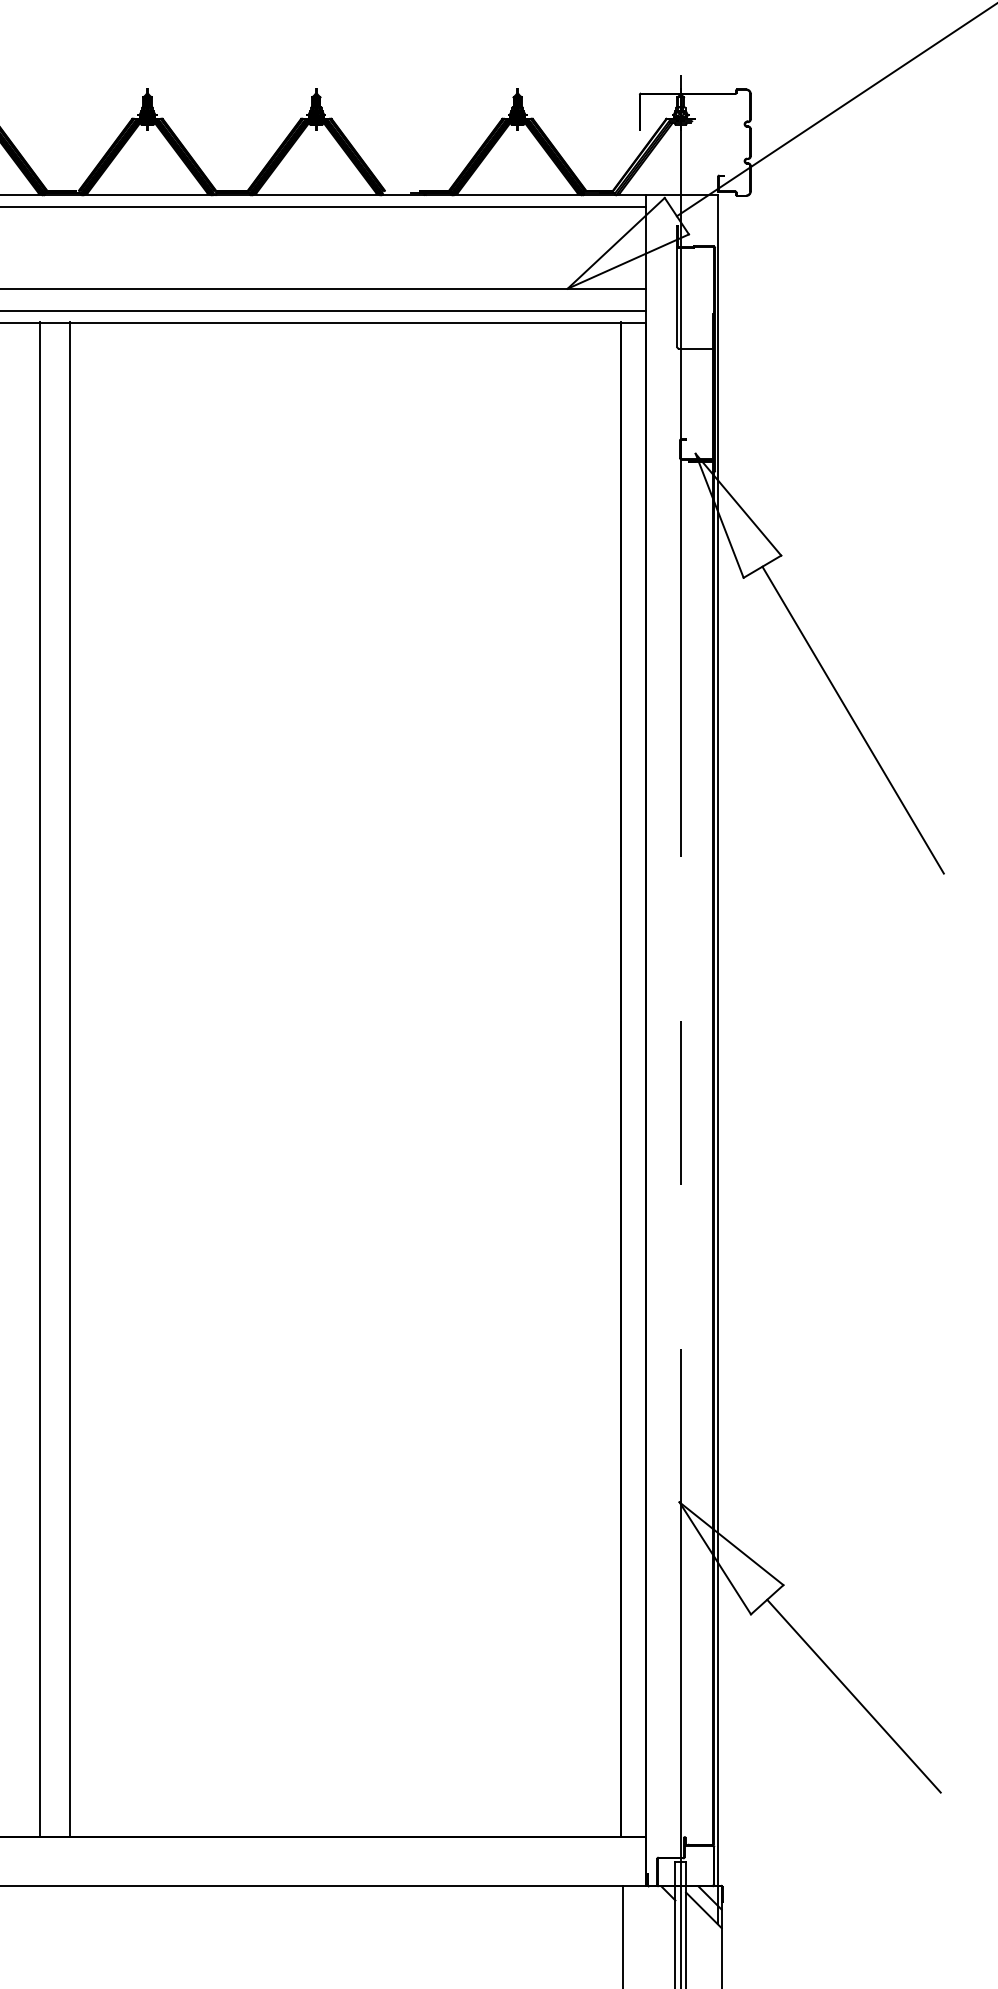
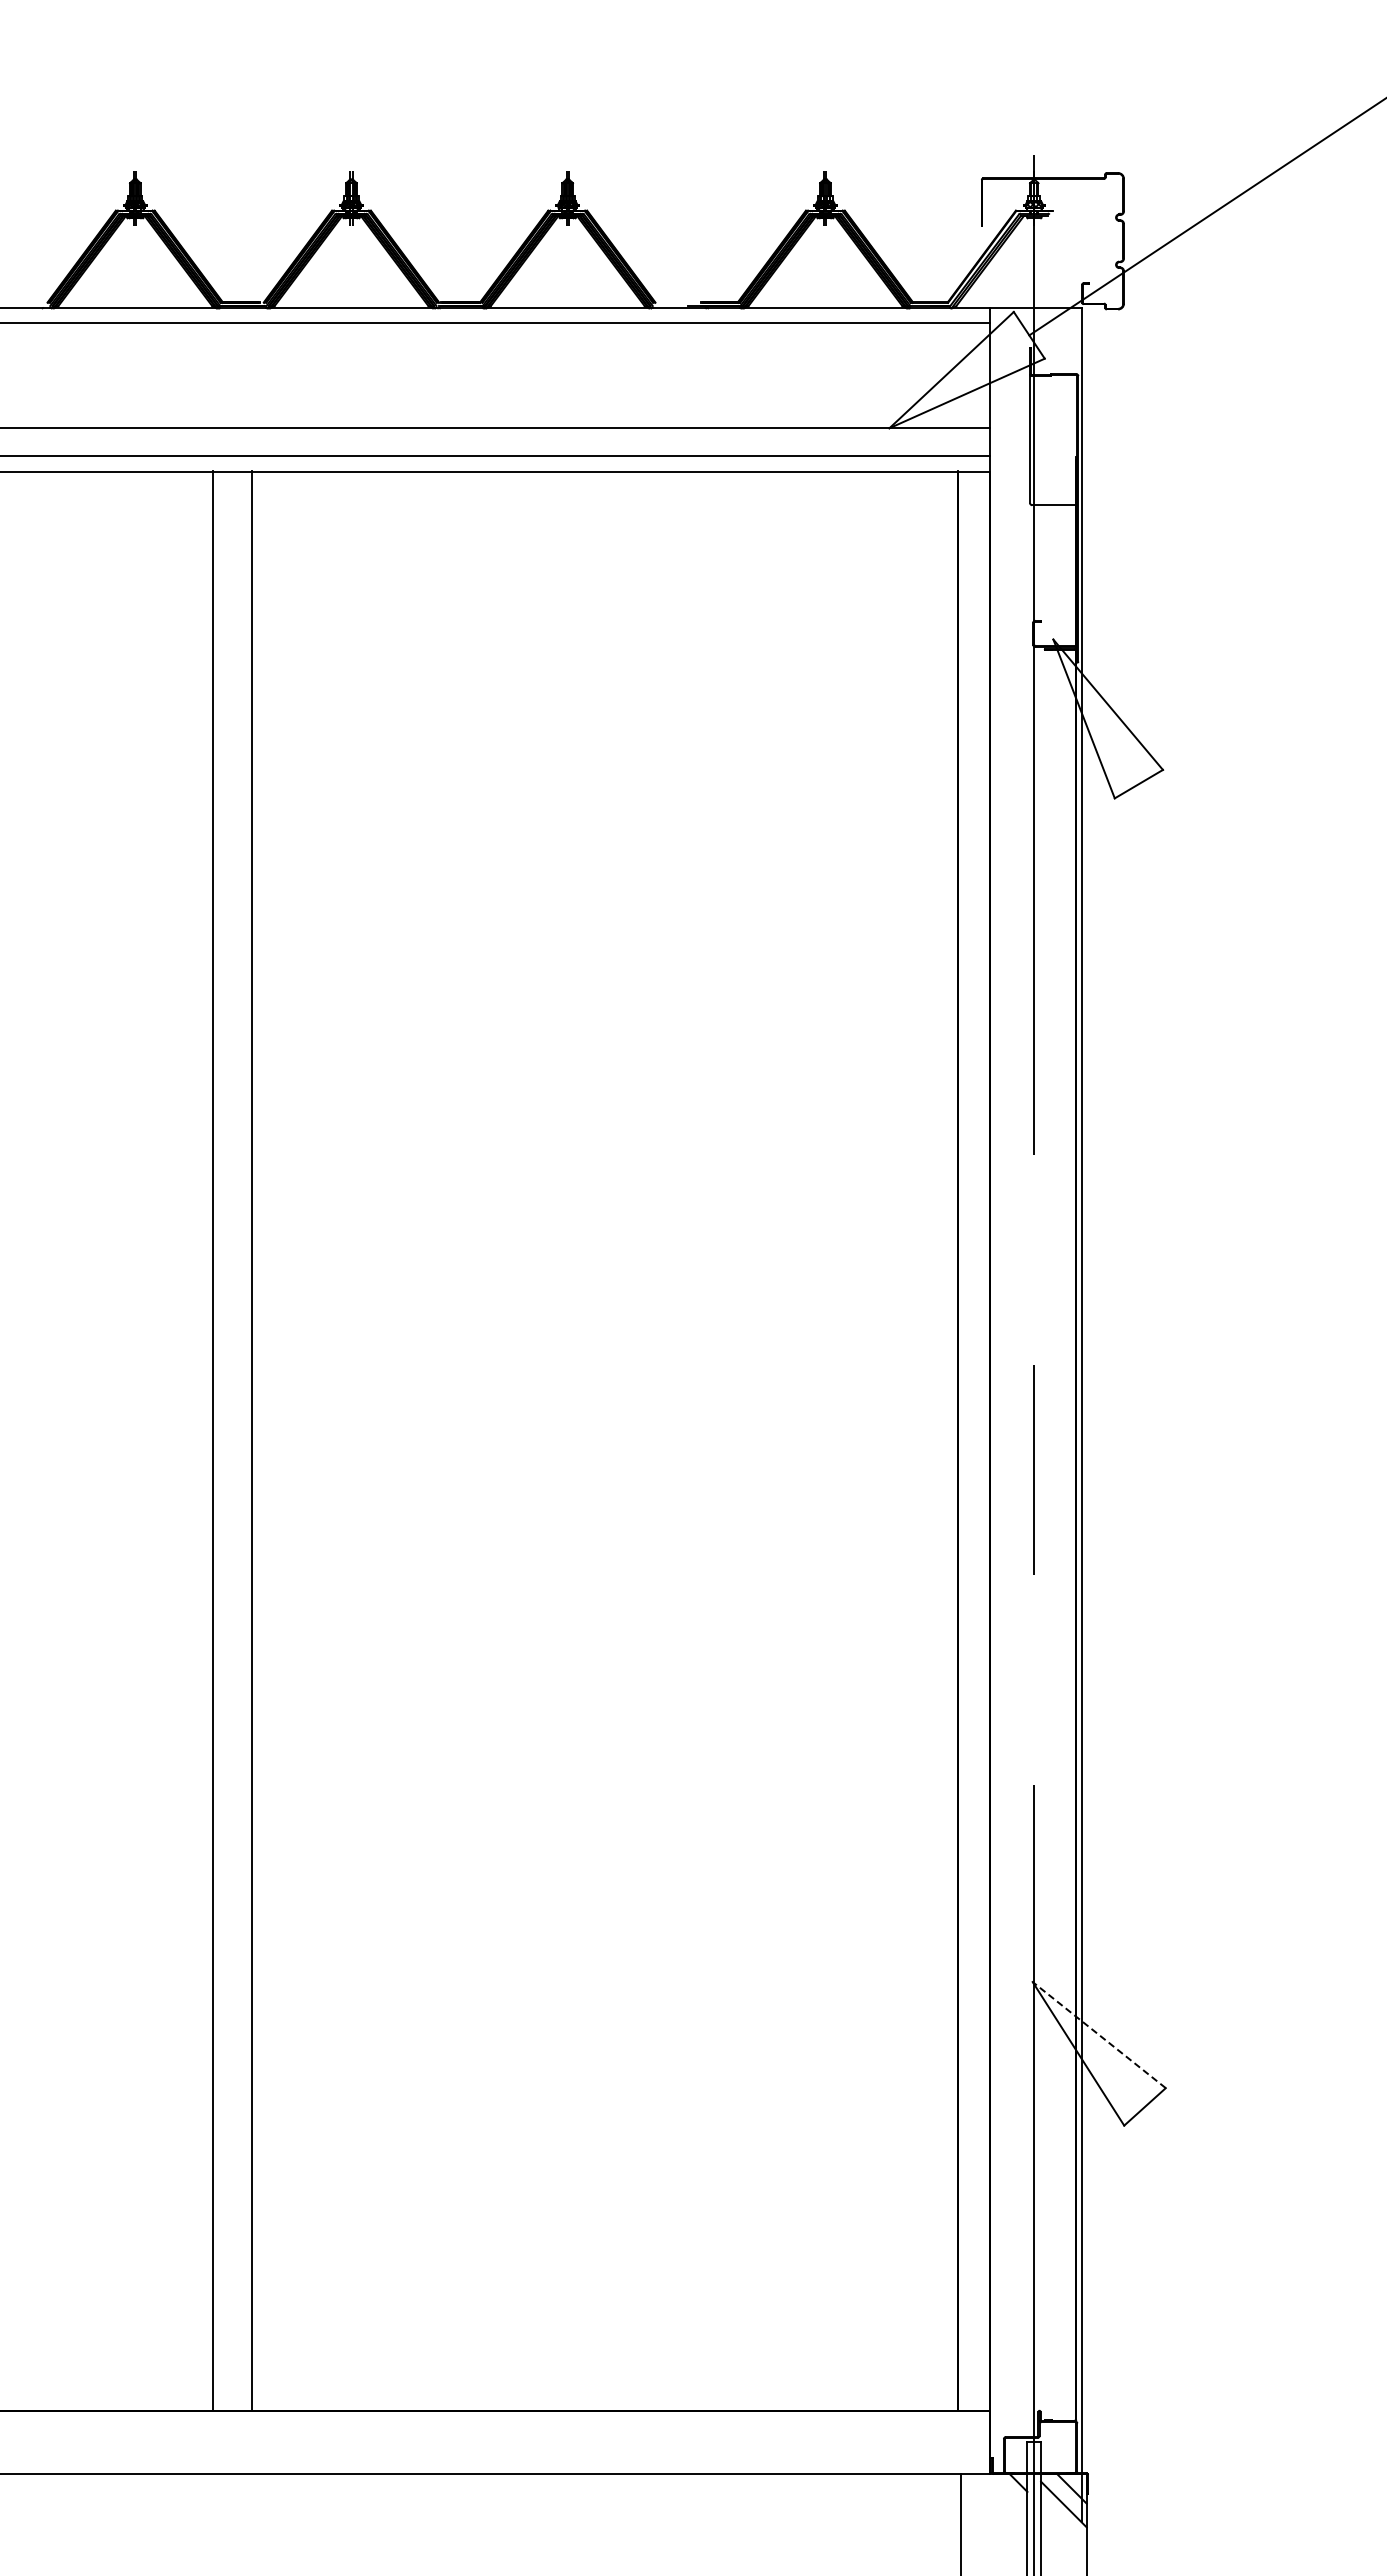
line: (852, 720) -> (1254, 980), removed
line: (730, 1543) -> (1098, 2034), solid -> dashed
line: (854, 1695) -> (1256, 2229), removed

